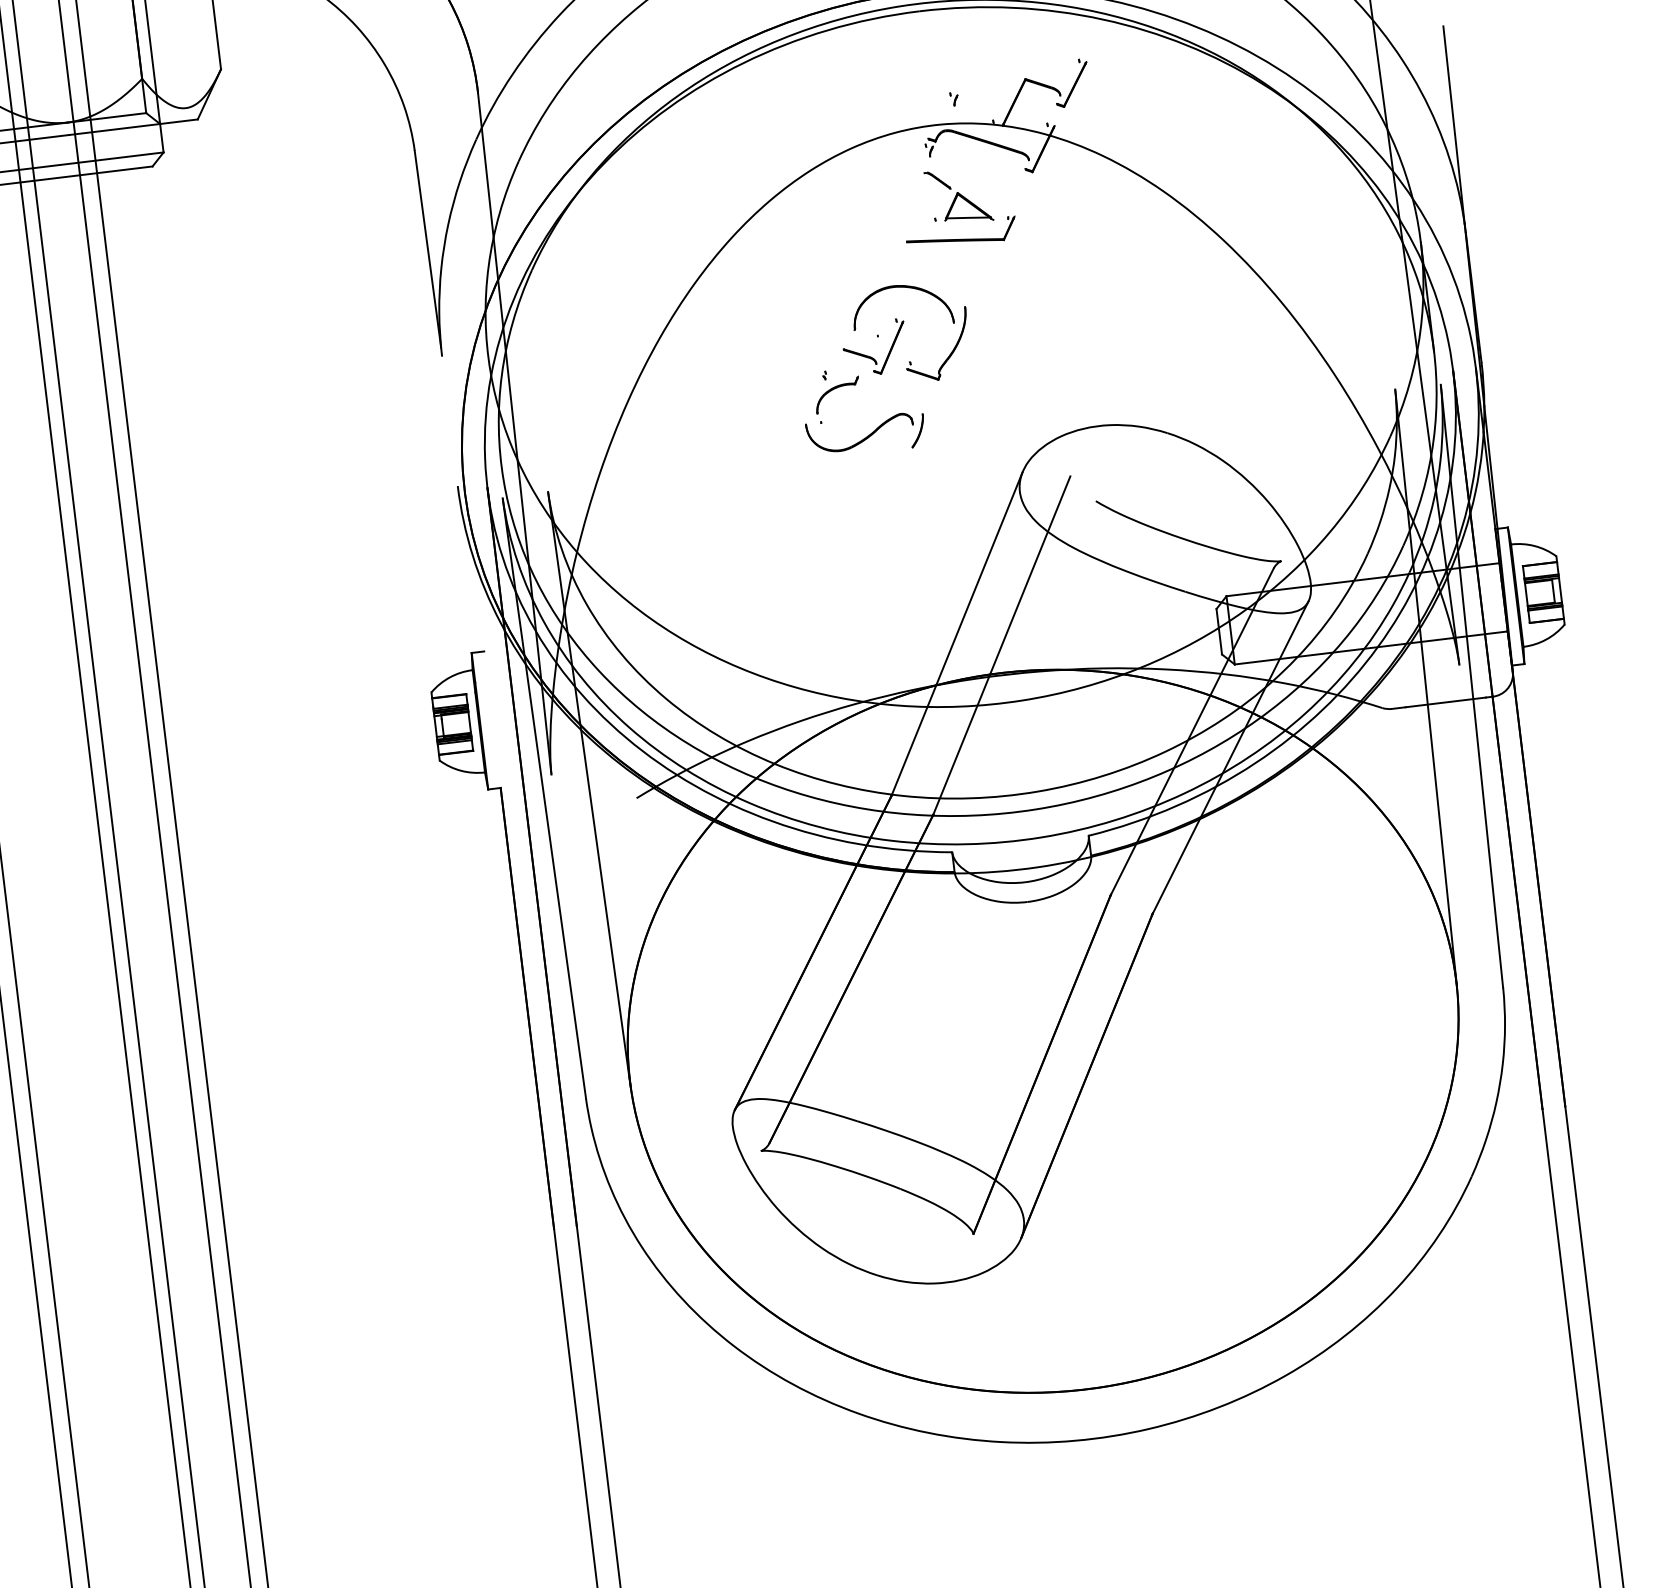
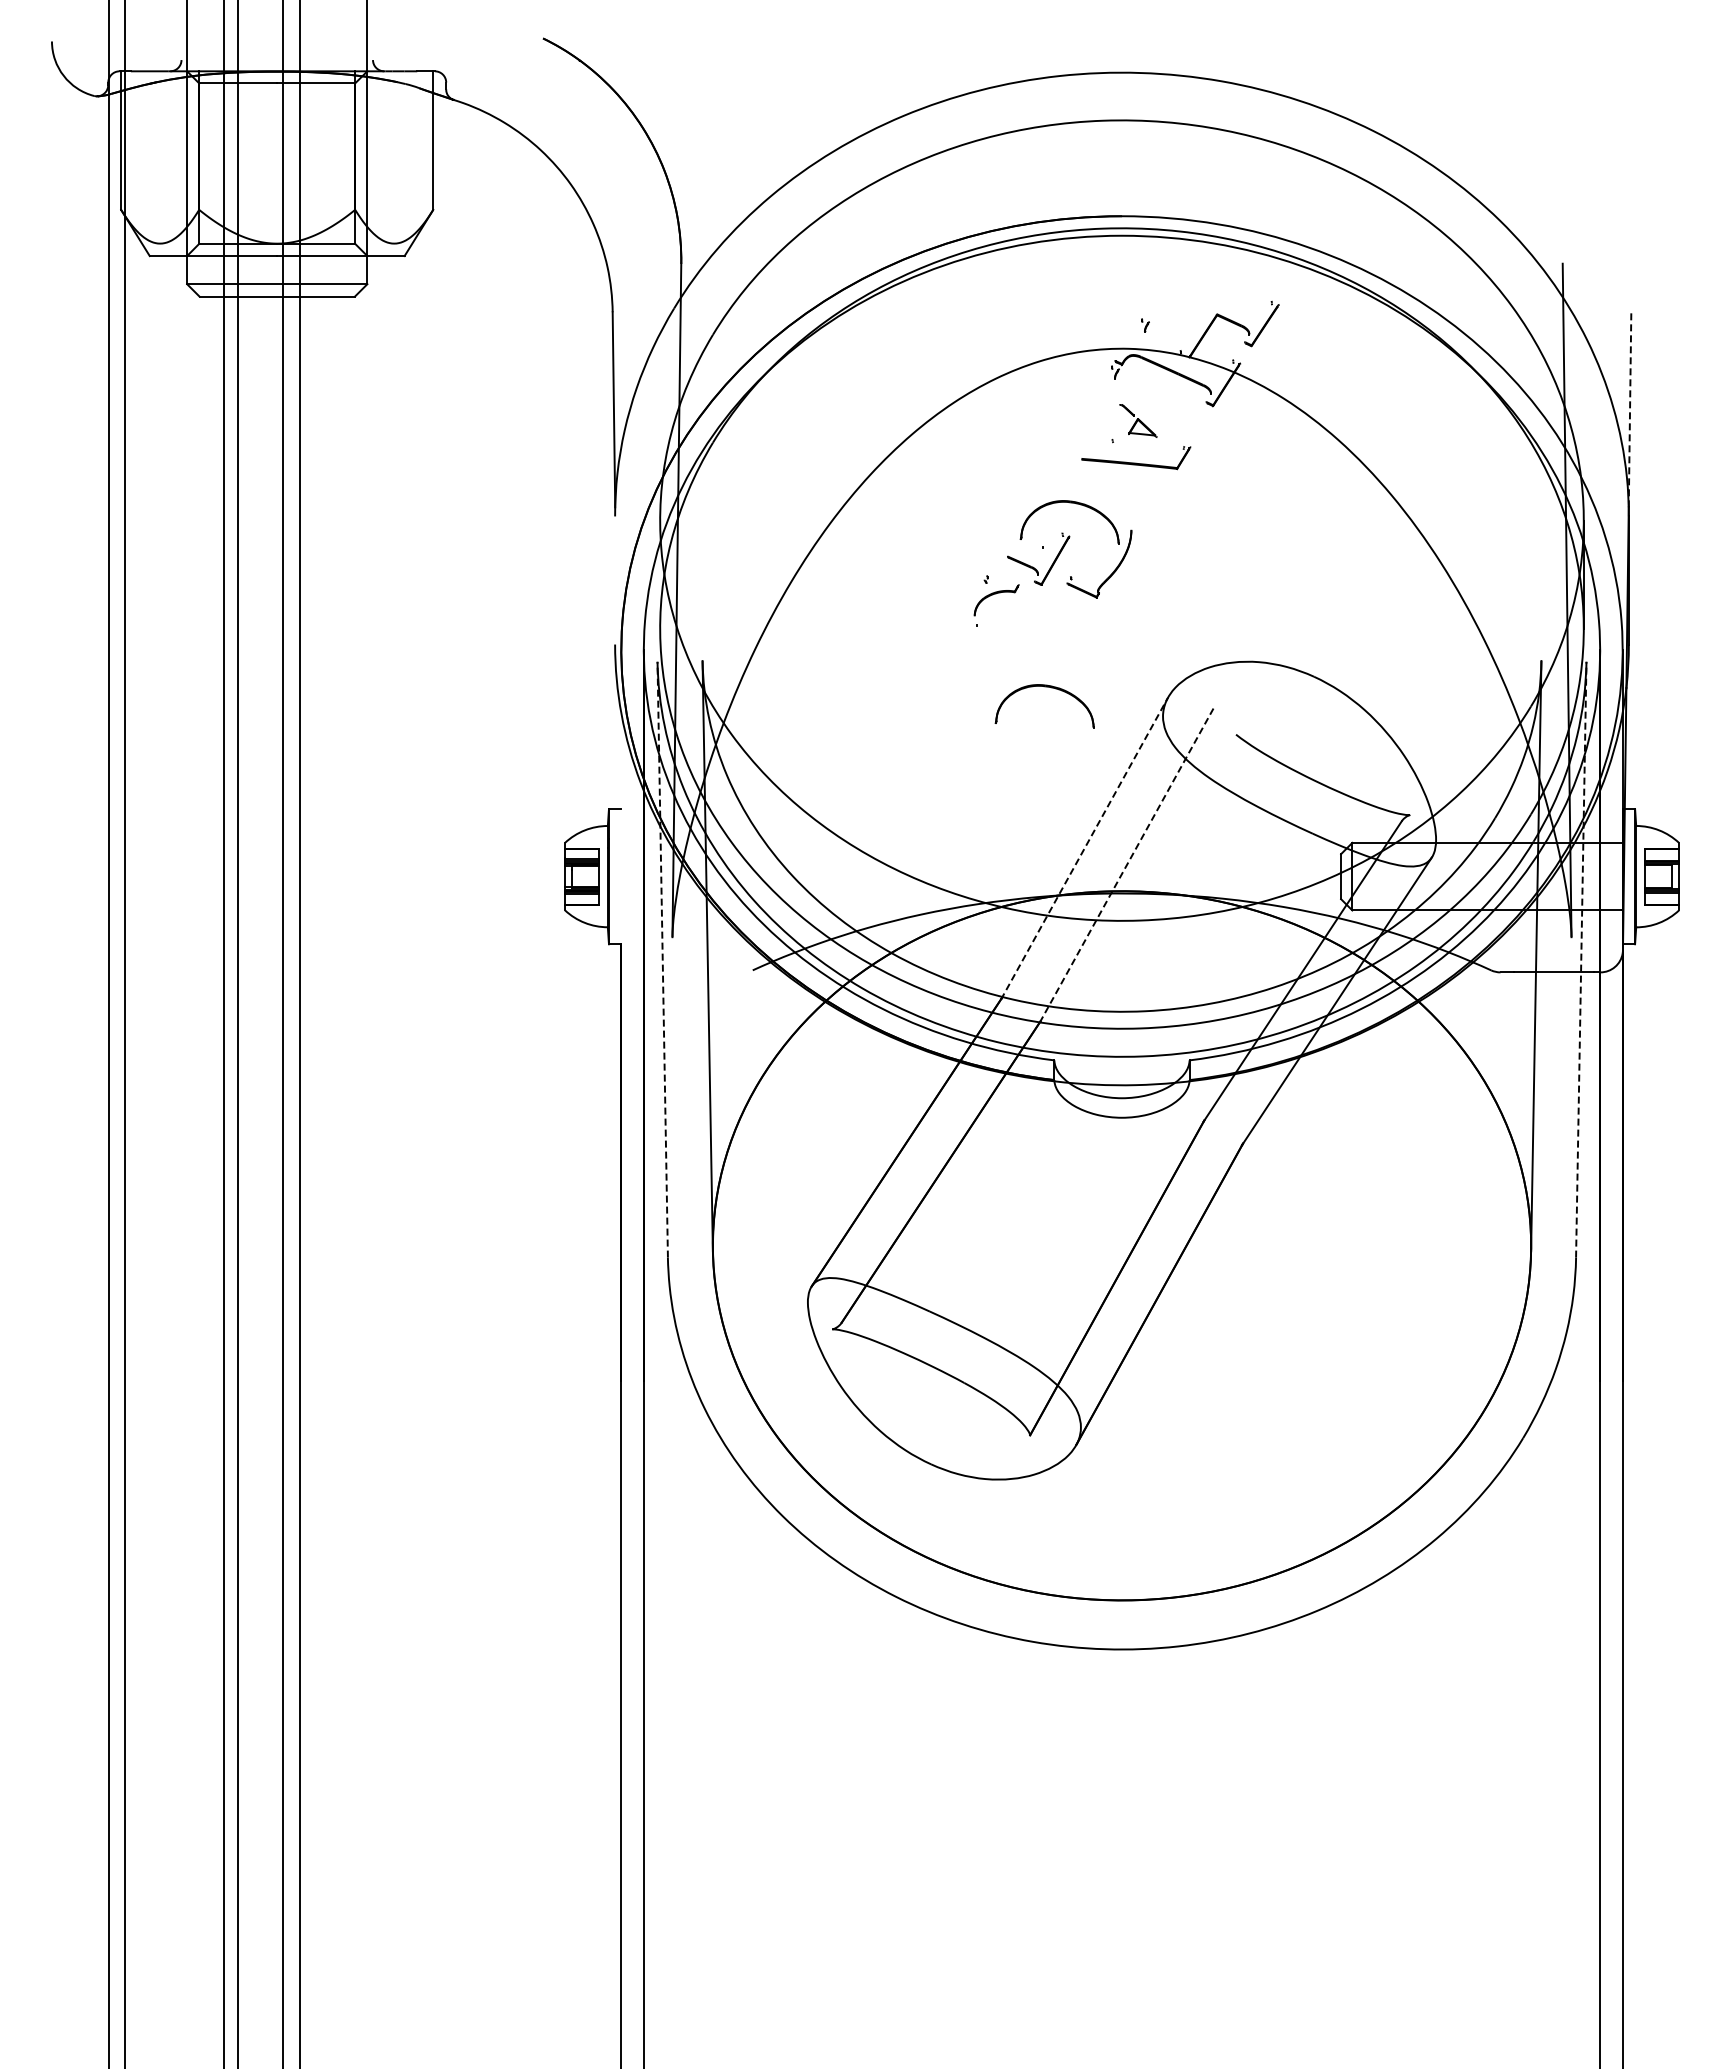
line: (1454, 124) -> (1630, 409), solid -> dashed
part: (958, 195) -> (1138, 420), size x0.6
part: (866, 435) -> (1019, 643), removed
part: (896, 476) -> (1044, 687), added
line: (956, 634) -> (1084, 848), solid -> dashed
line: (1002, 645) -> (1127, 864), solid -> dashed
line: (1472, 686) -> (1581, 959), solid -> dashed
line: (544, 798) -> (662, 959), solid -> dashed

